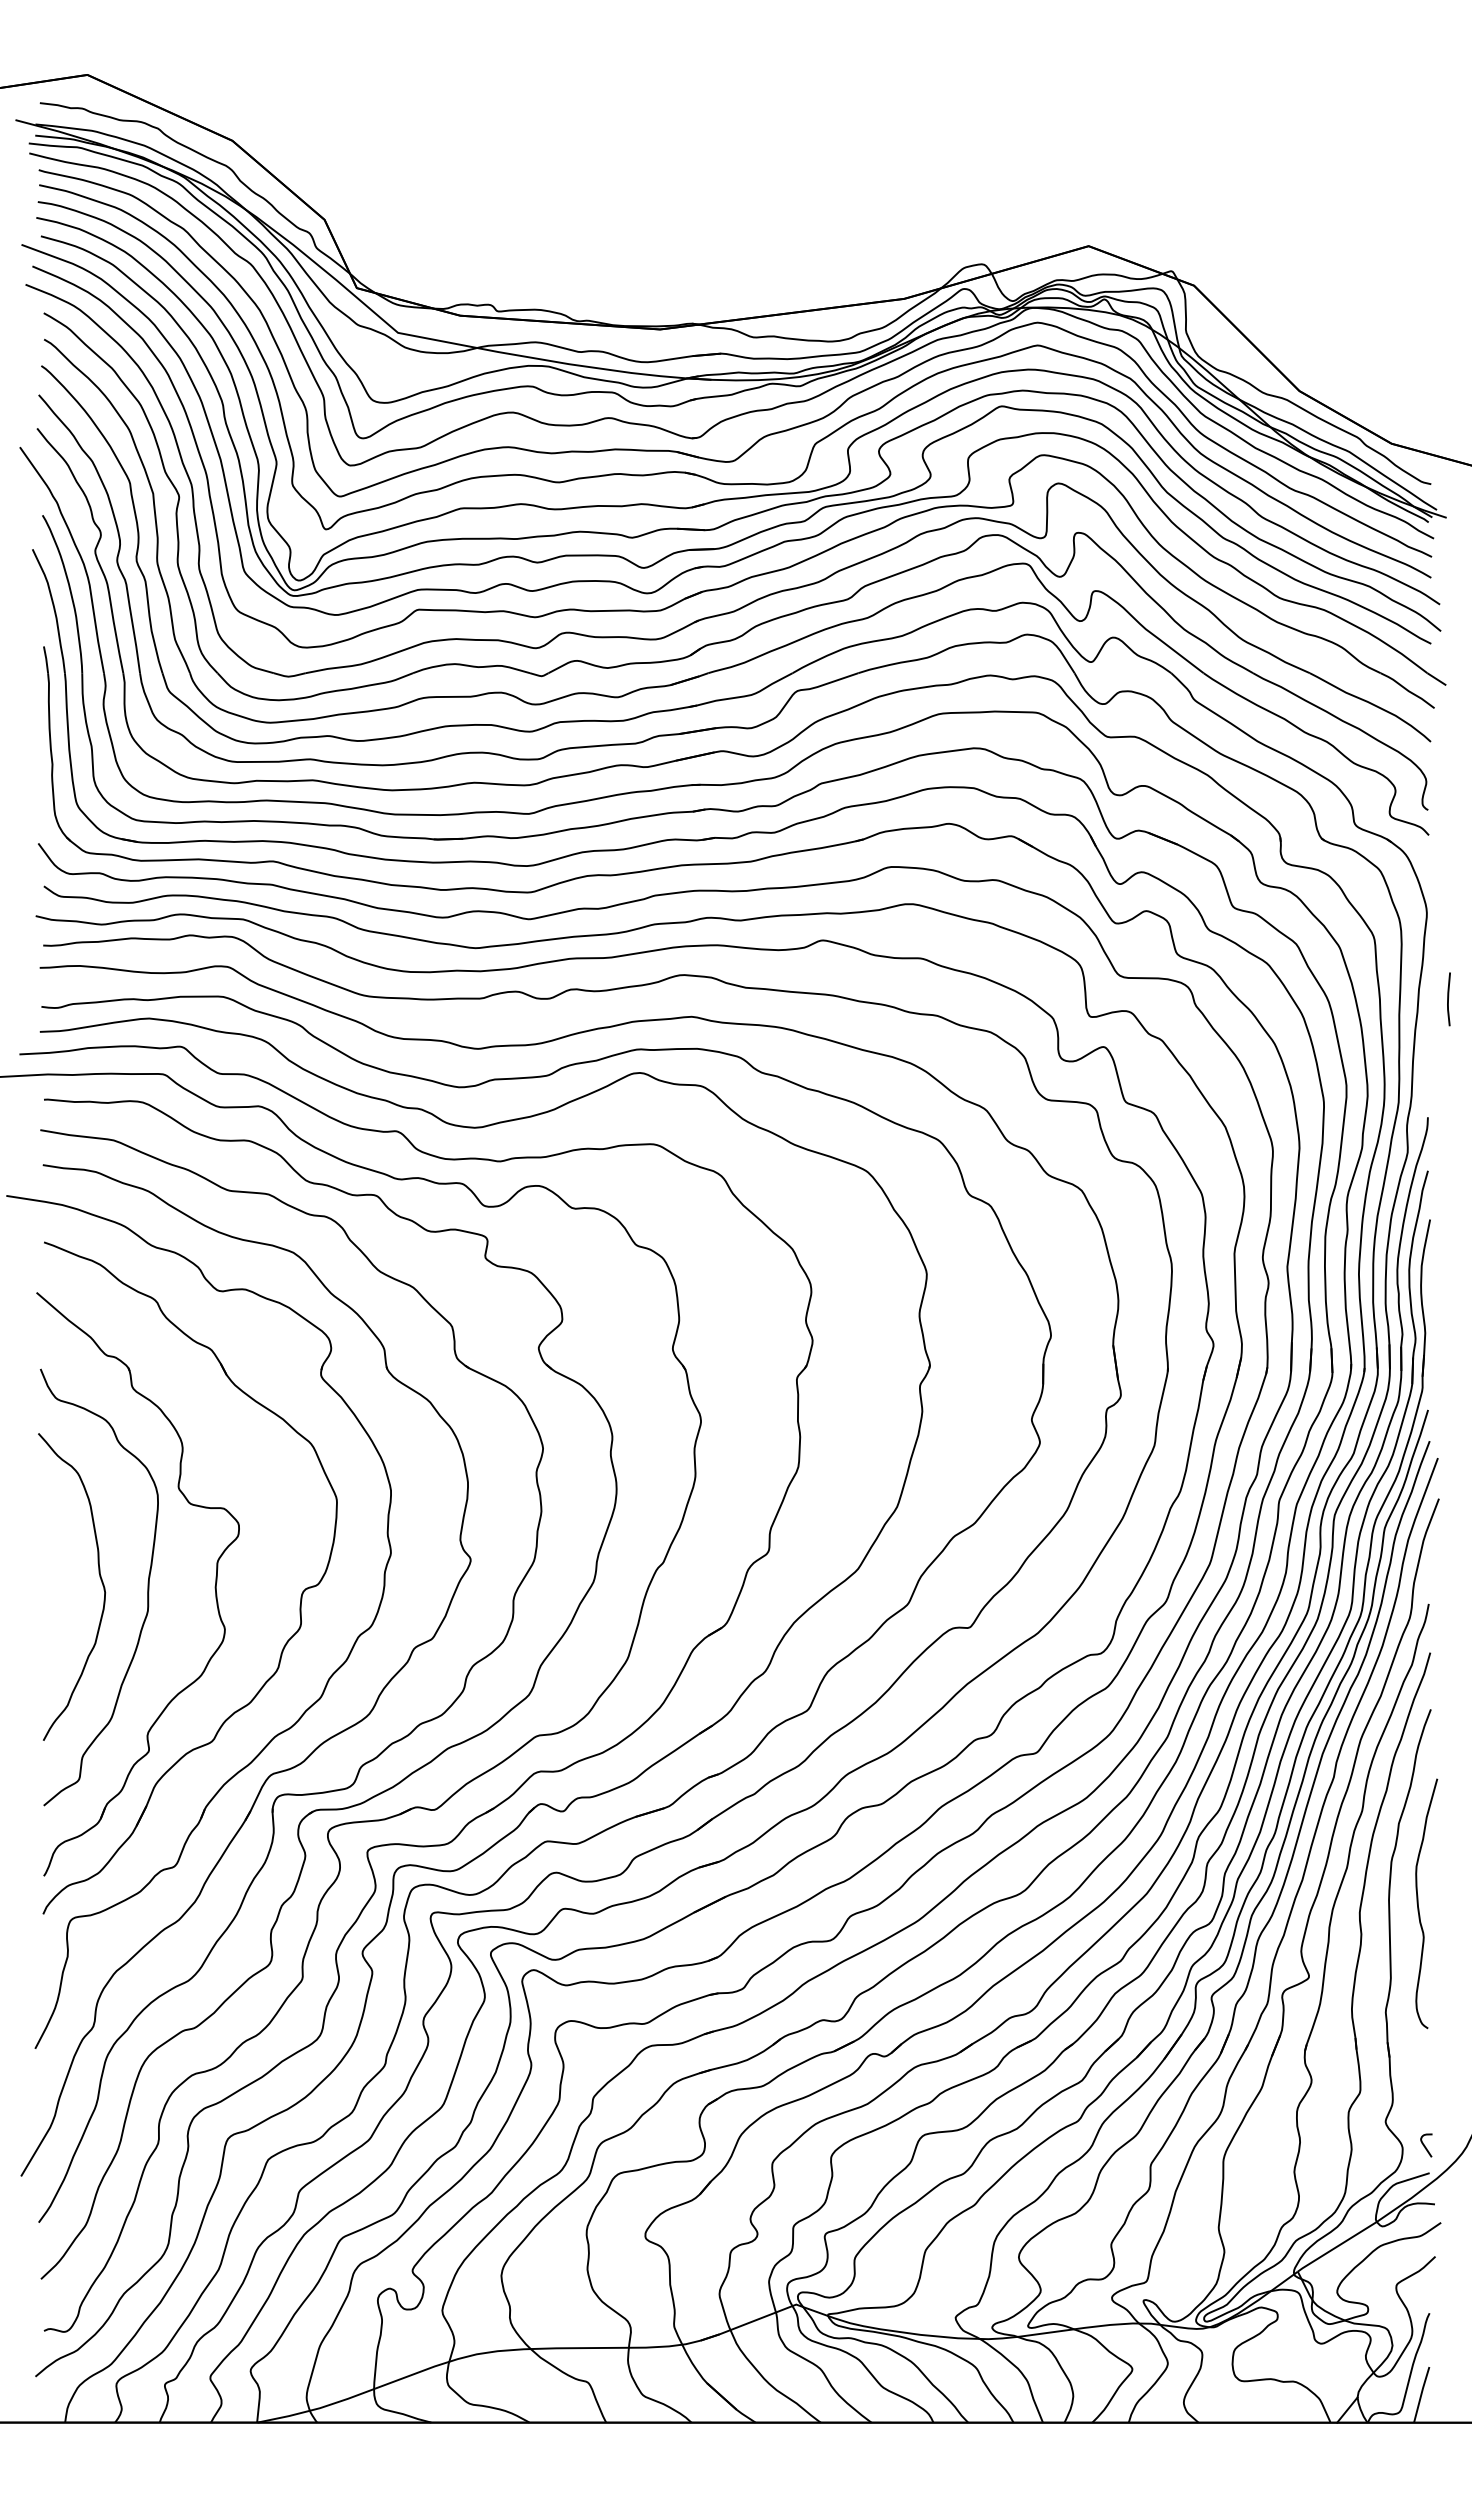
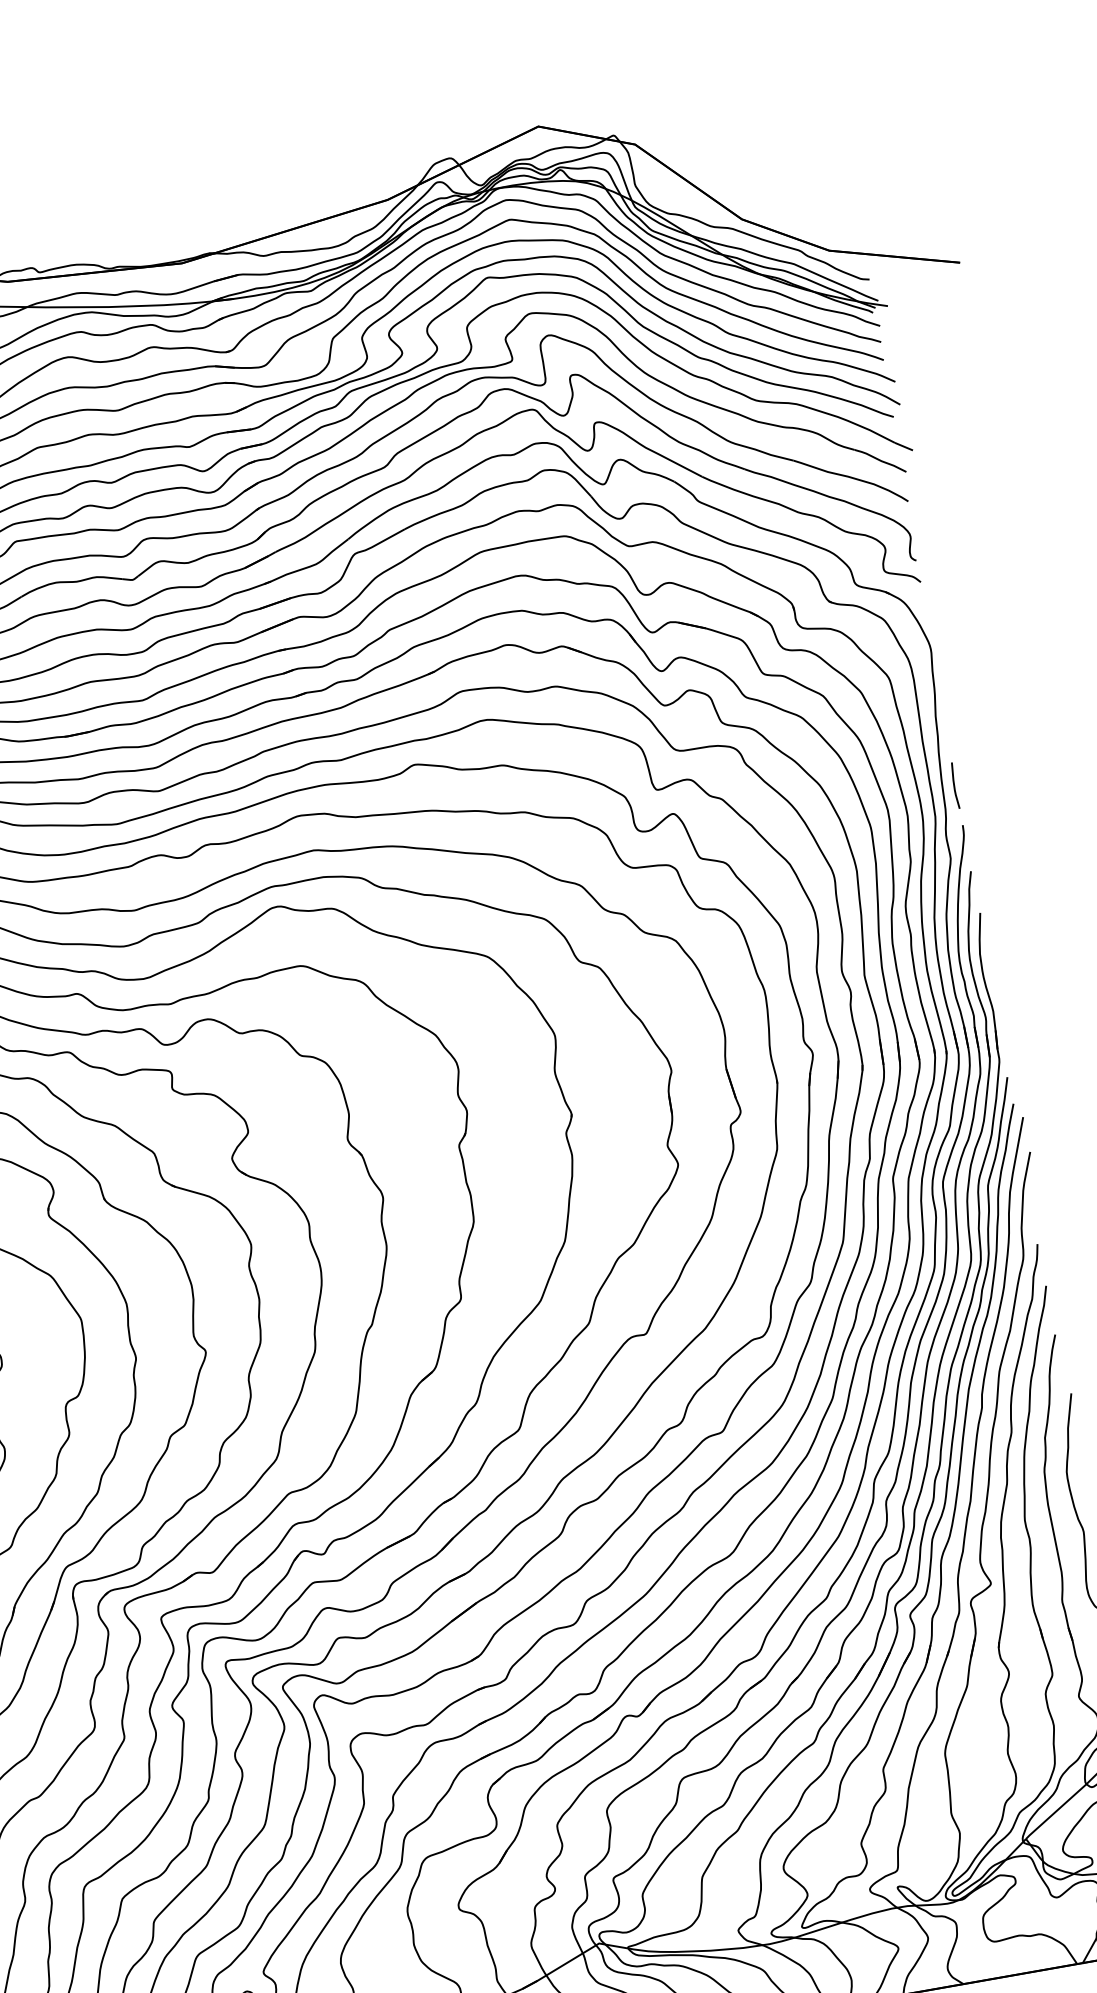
line: (1448, 999) -> (954, 785), moved

